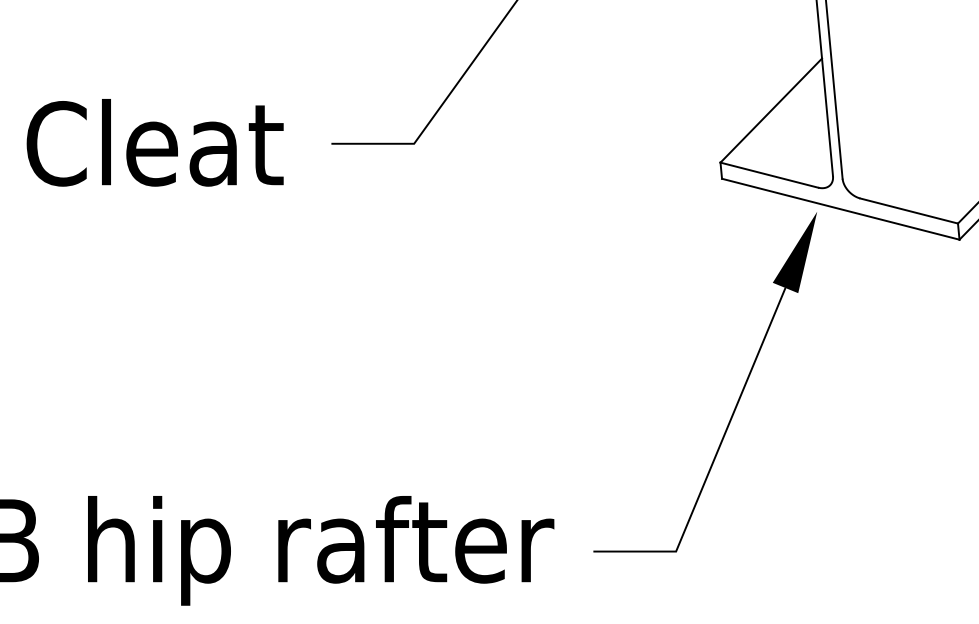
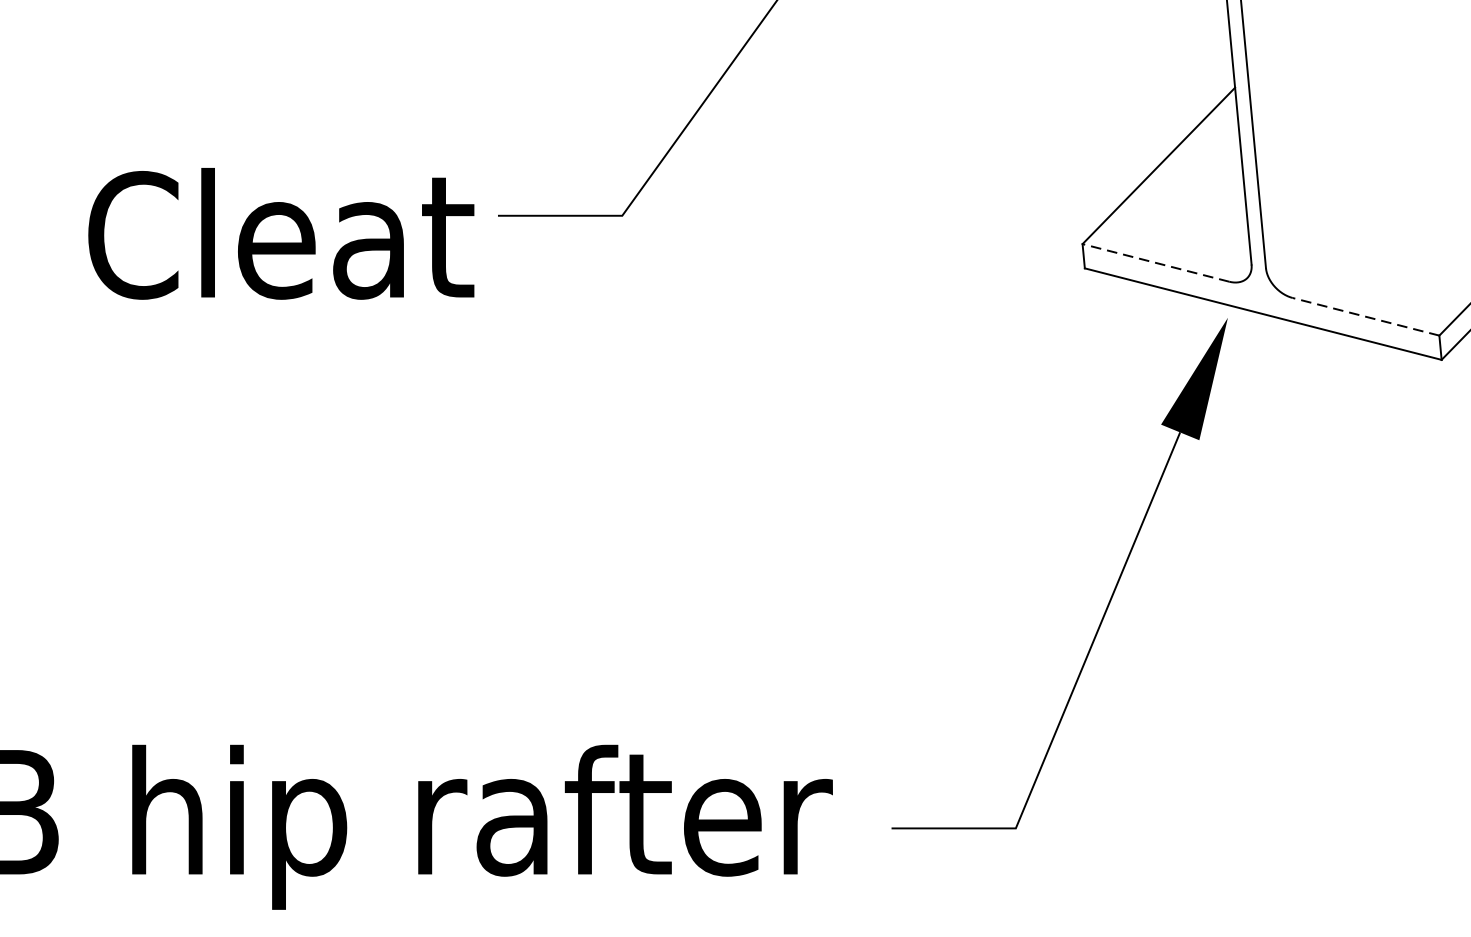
text: (154, 142) -> (280, 233), moved
line: (768, 175) -> (1154, 263), solid -> dashed
line: (908, 210) -> (1365, 316), solid -> dashed

